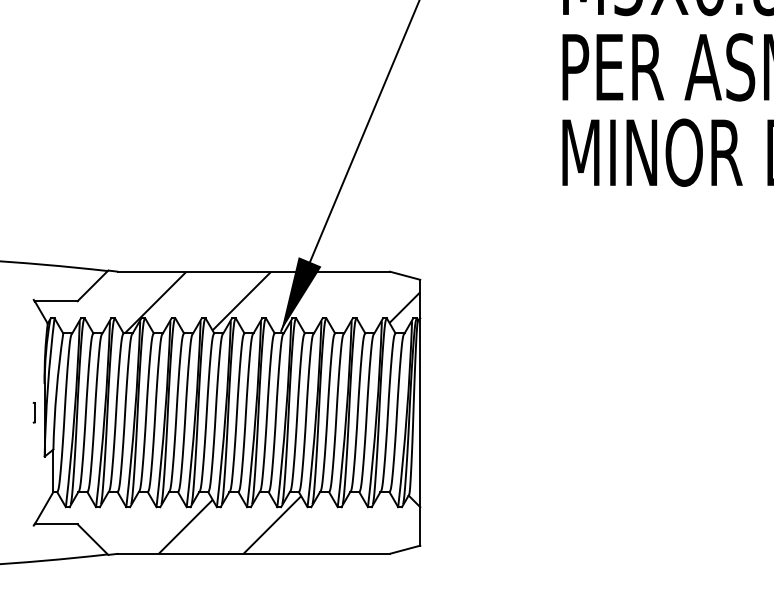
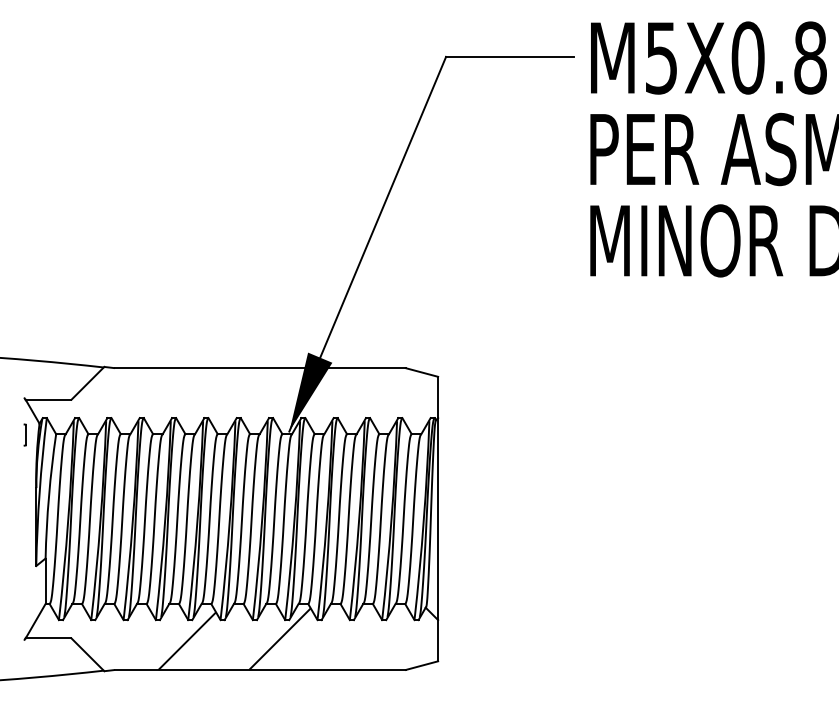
hatch: (272, 302) -> (279, 401), removed
part: (33, 412) -> (24, 434), moved

